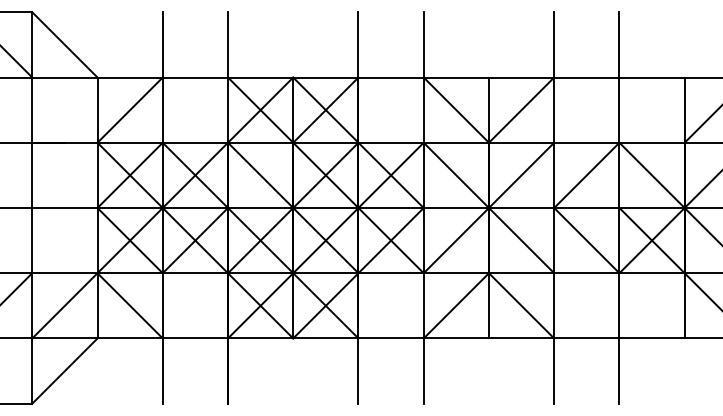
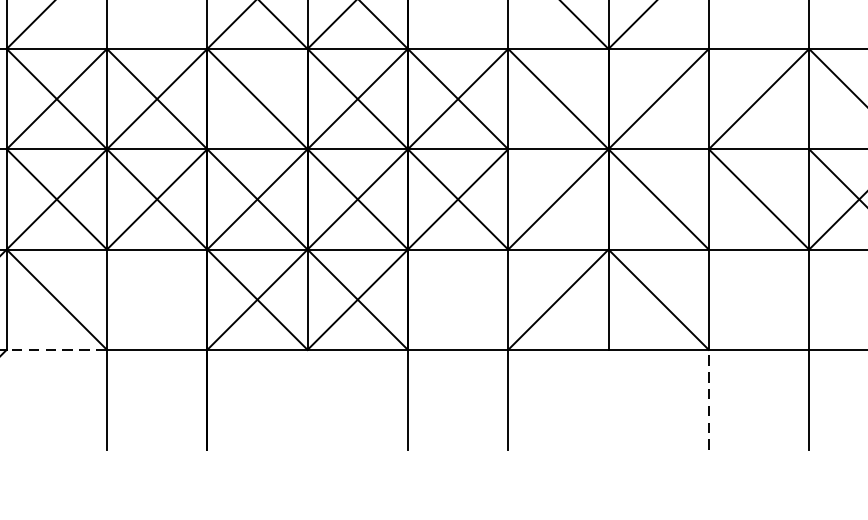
line: (130, 338) -> (57, 349), solid -> dashed
line: (554, 371) -> (709, 400), solid -> dashed

